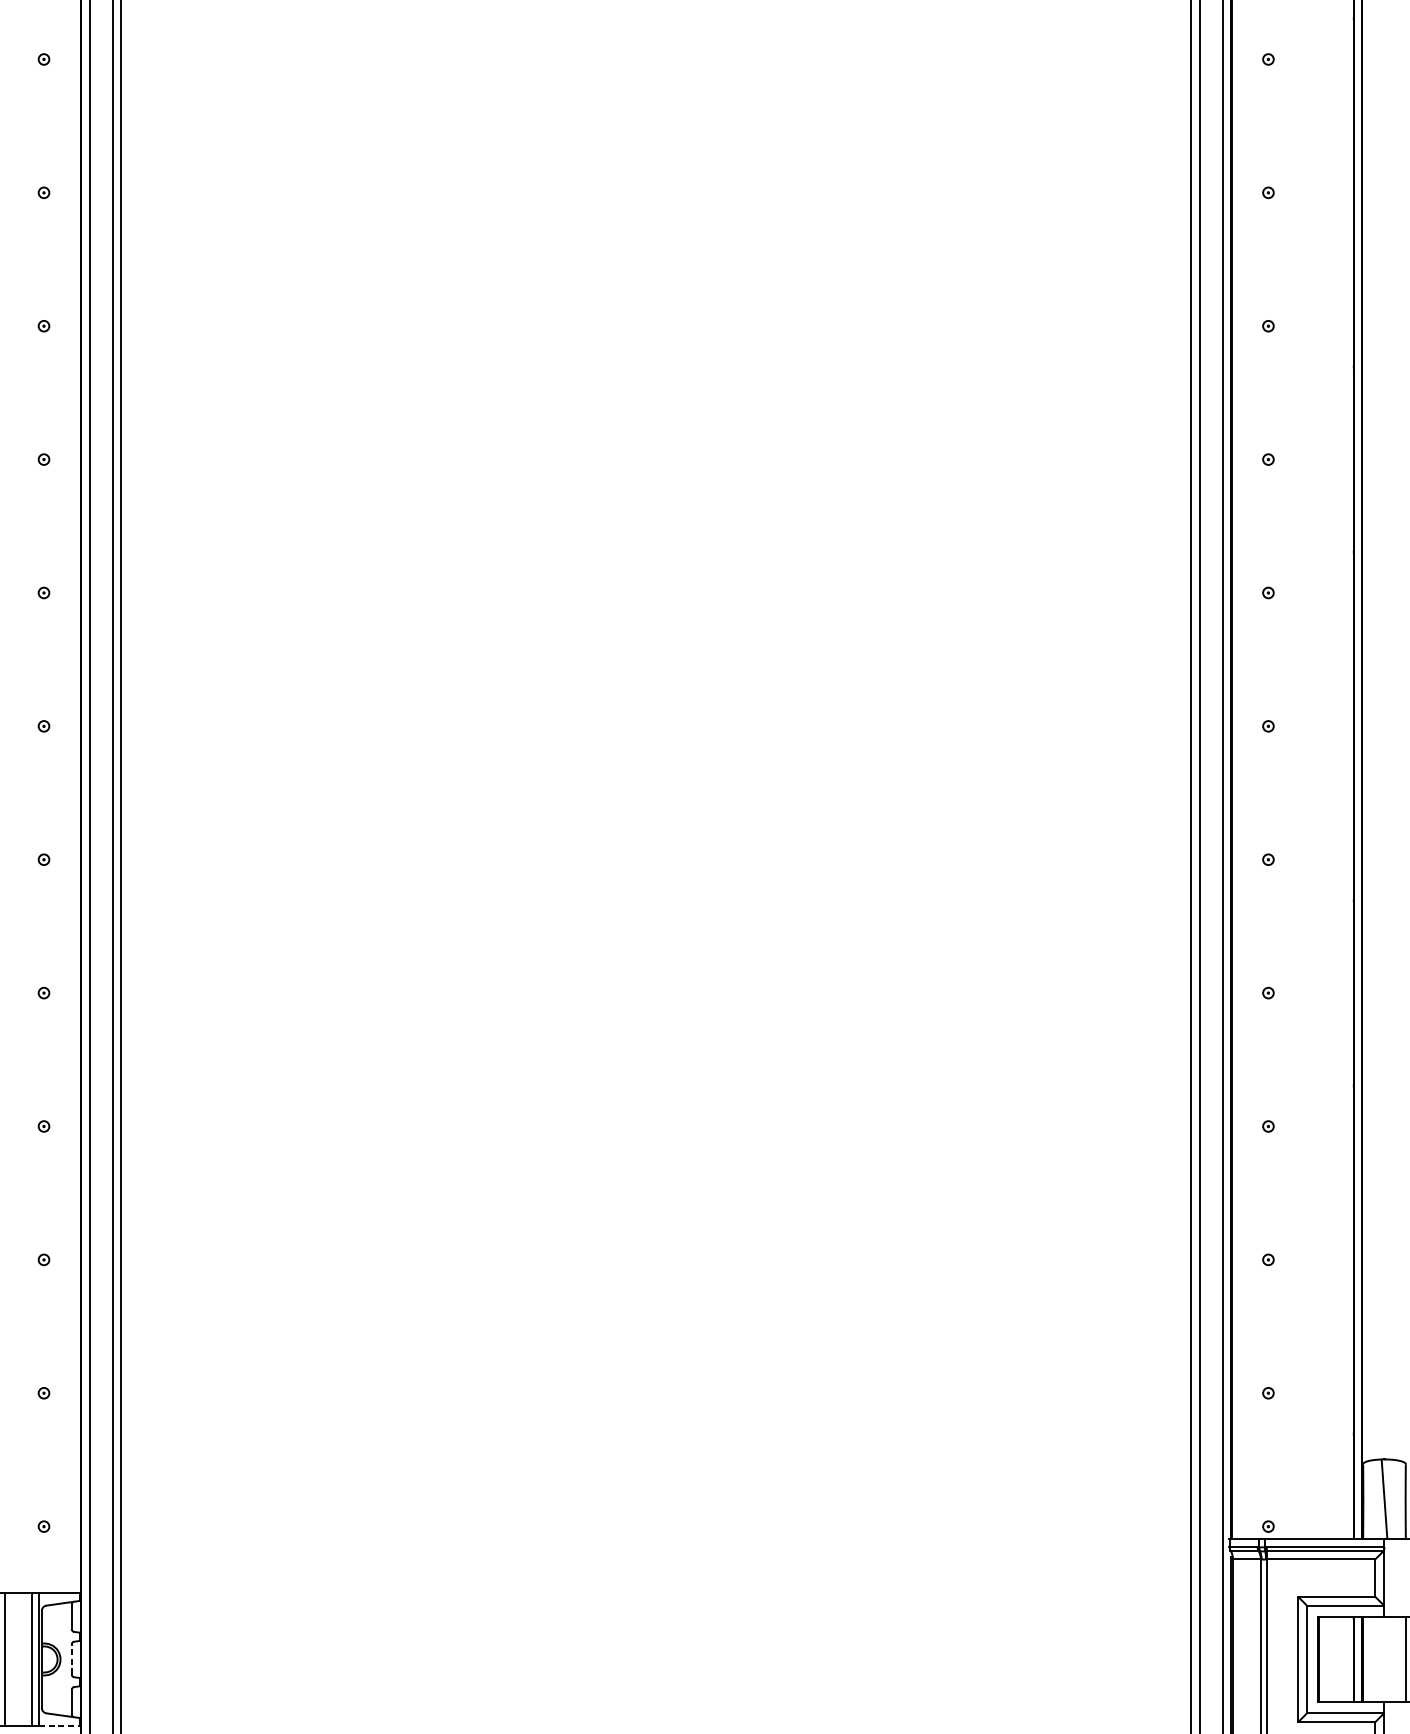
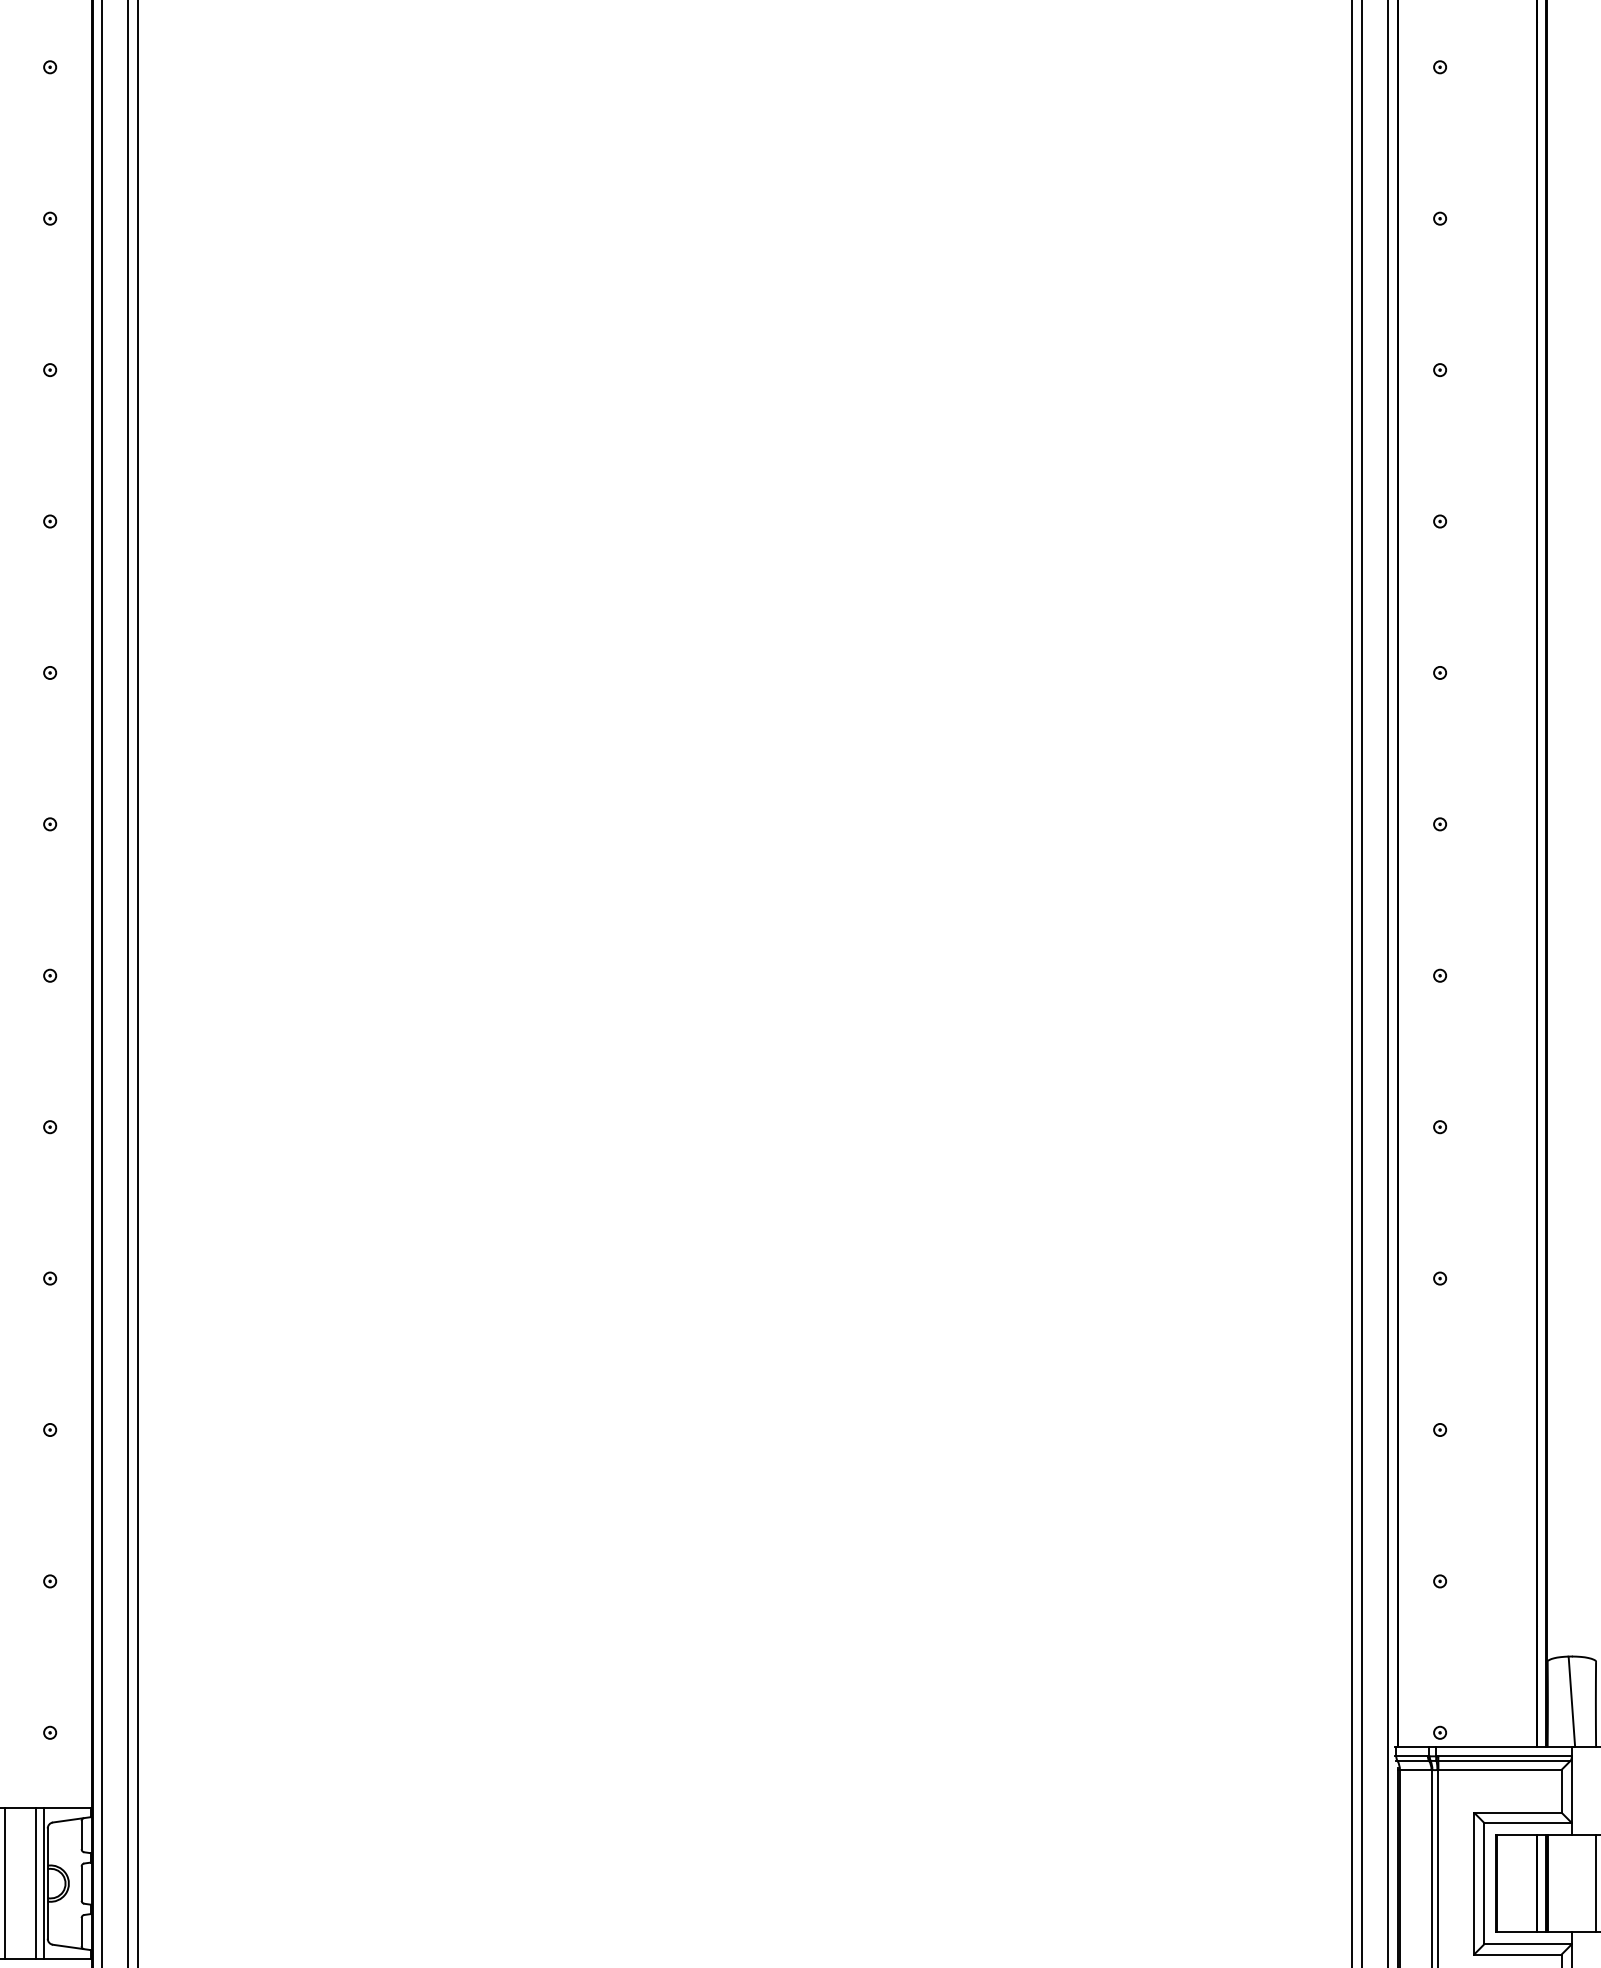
line: (71, 1659) -> (81, 1883), dashed -> solid
line: (60, 1726) -> (68, 1959), dashed -> solid

